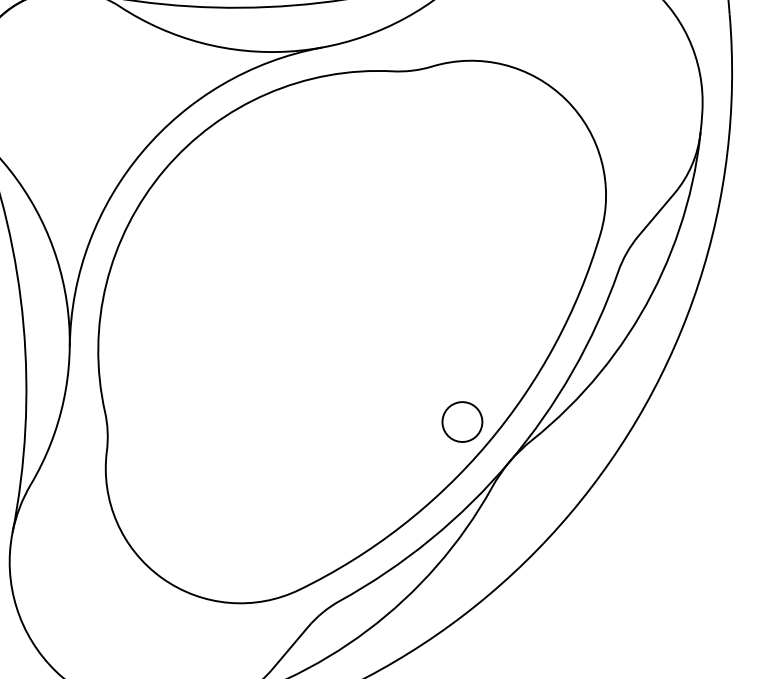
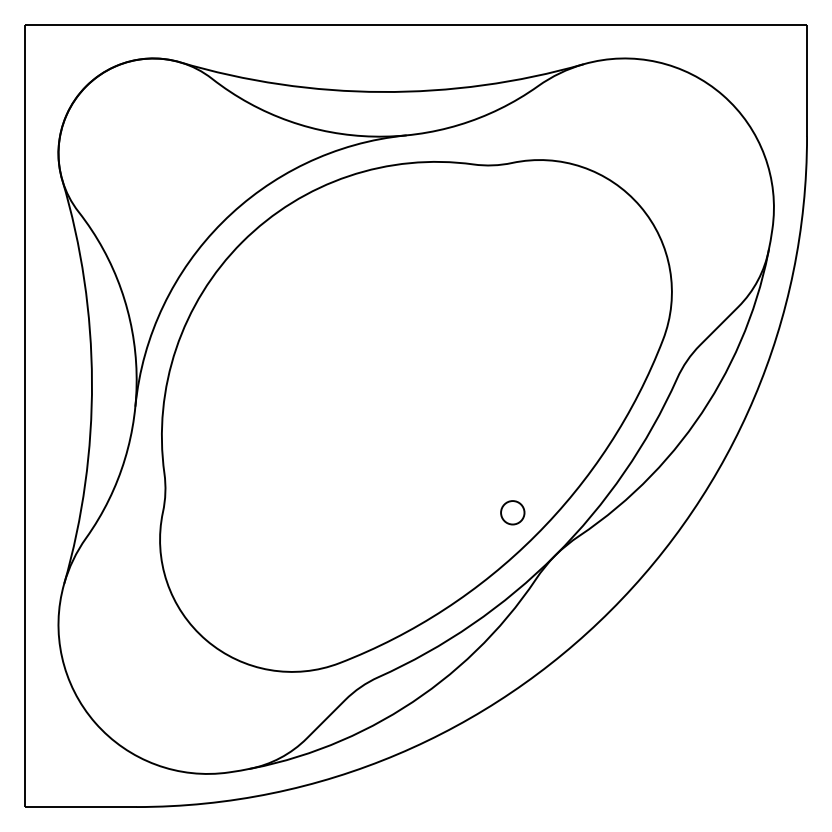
circle: (462, 421) -> (512, 512), size x0.6

